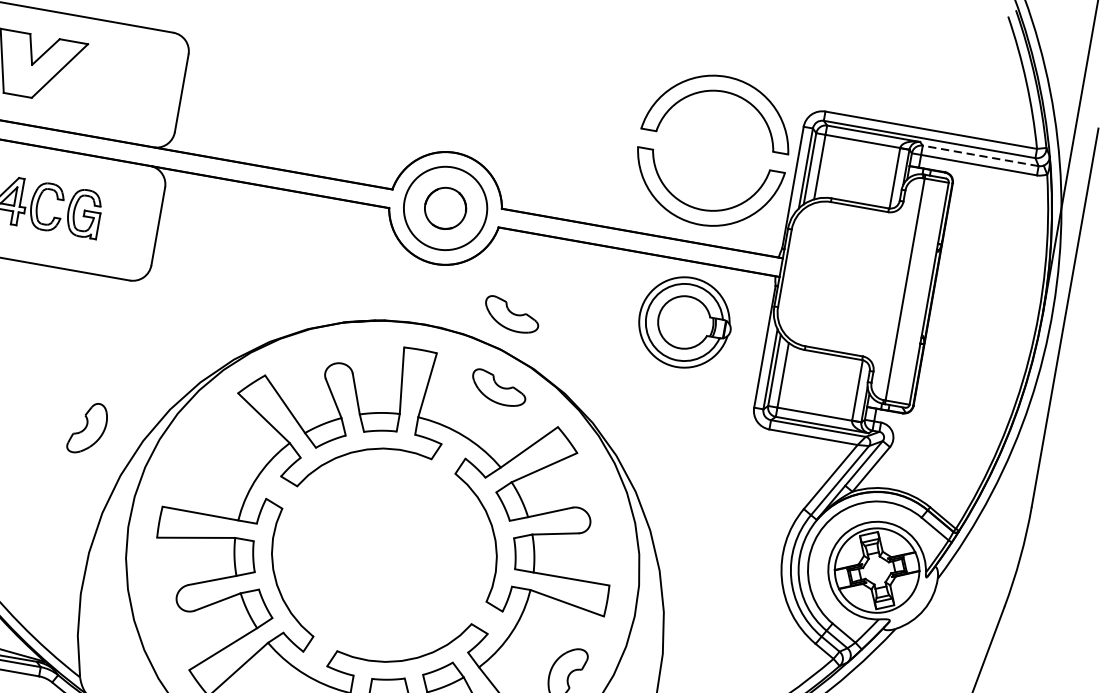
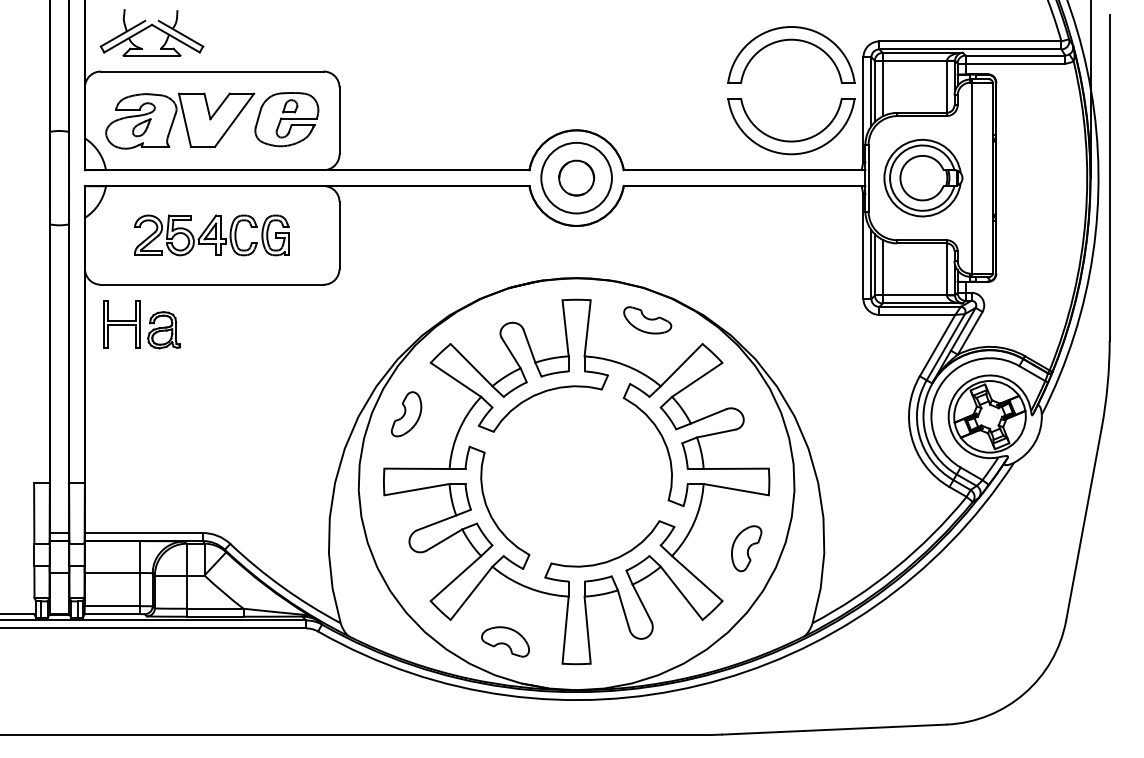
part: (120, 80) -> (286, 119), added
line: (980, 155) -> (1015, 55), dashed -> solid
part: (511, 315) -> (647, 257), removed
part: (685, 321) -> (923, 177), moved
part: (87, 428) -> (406, 414), moved

